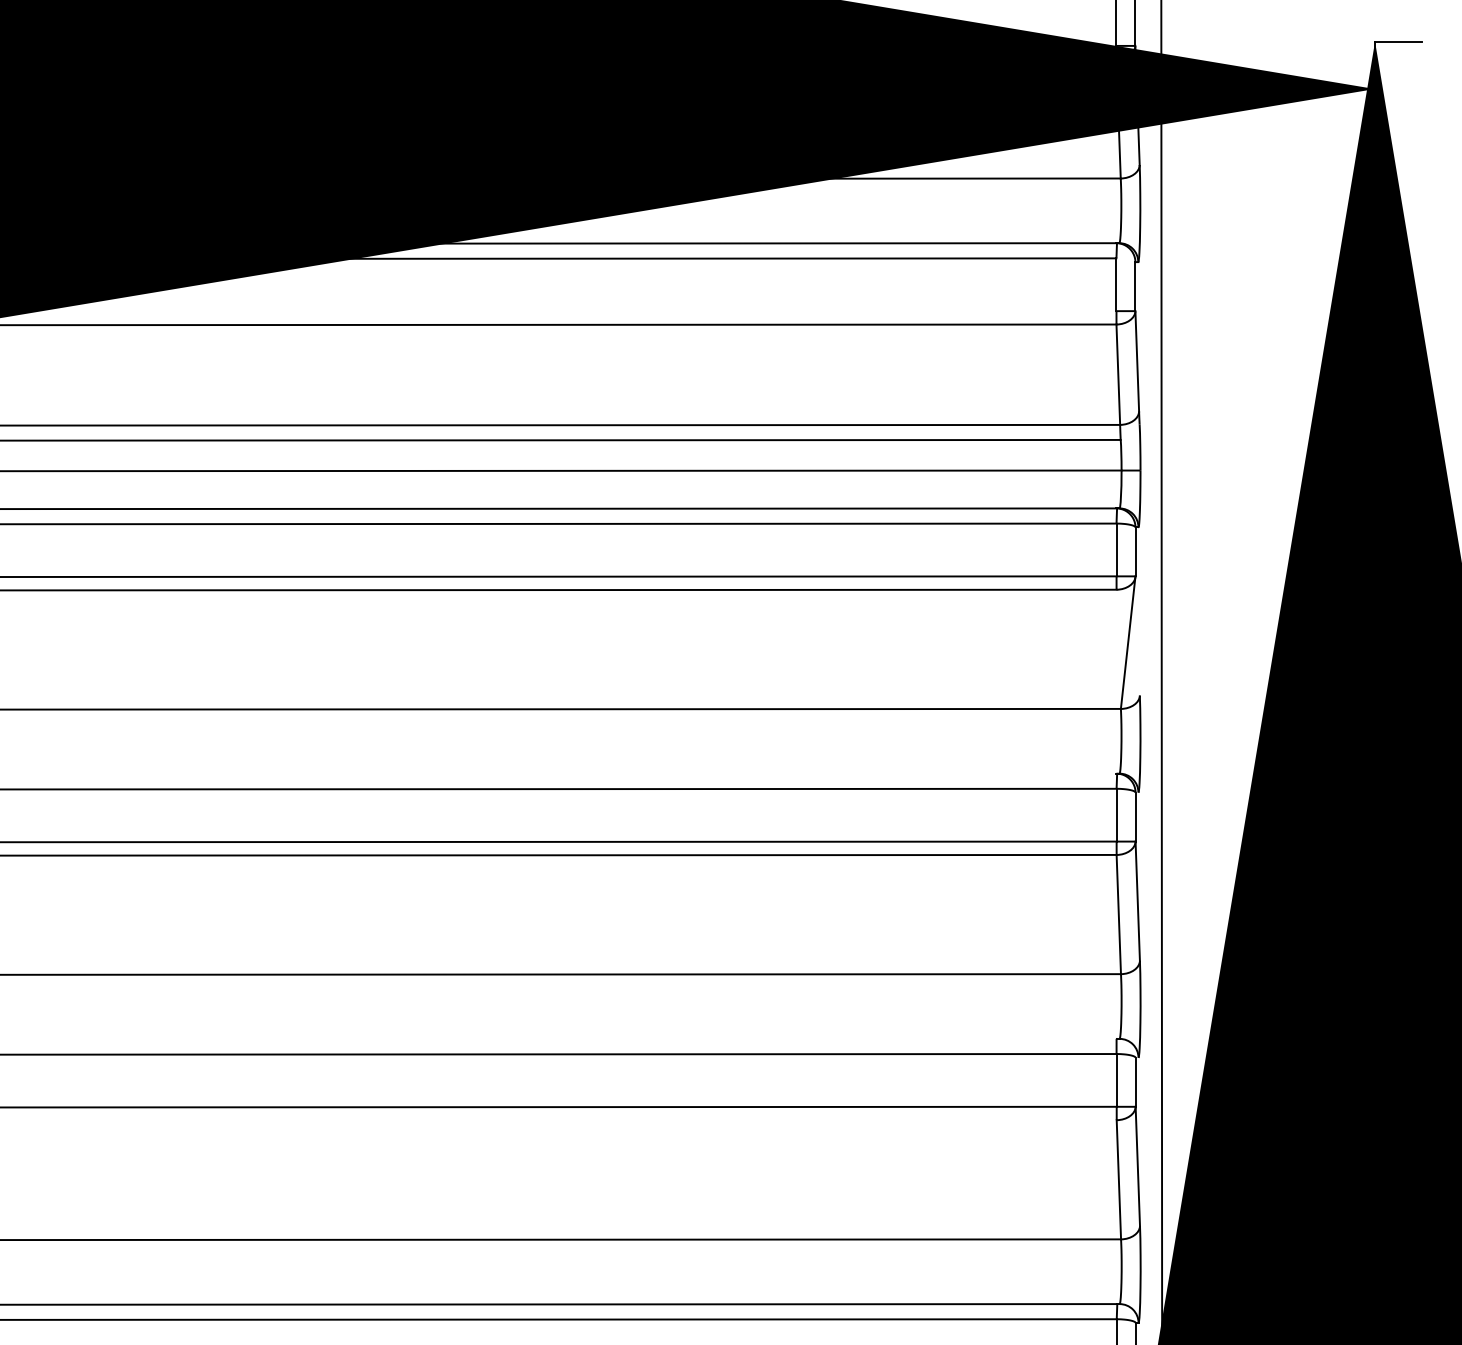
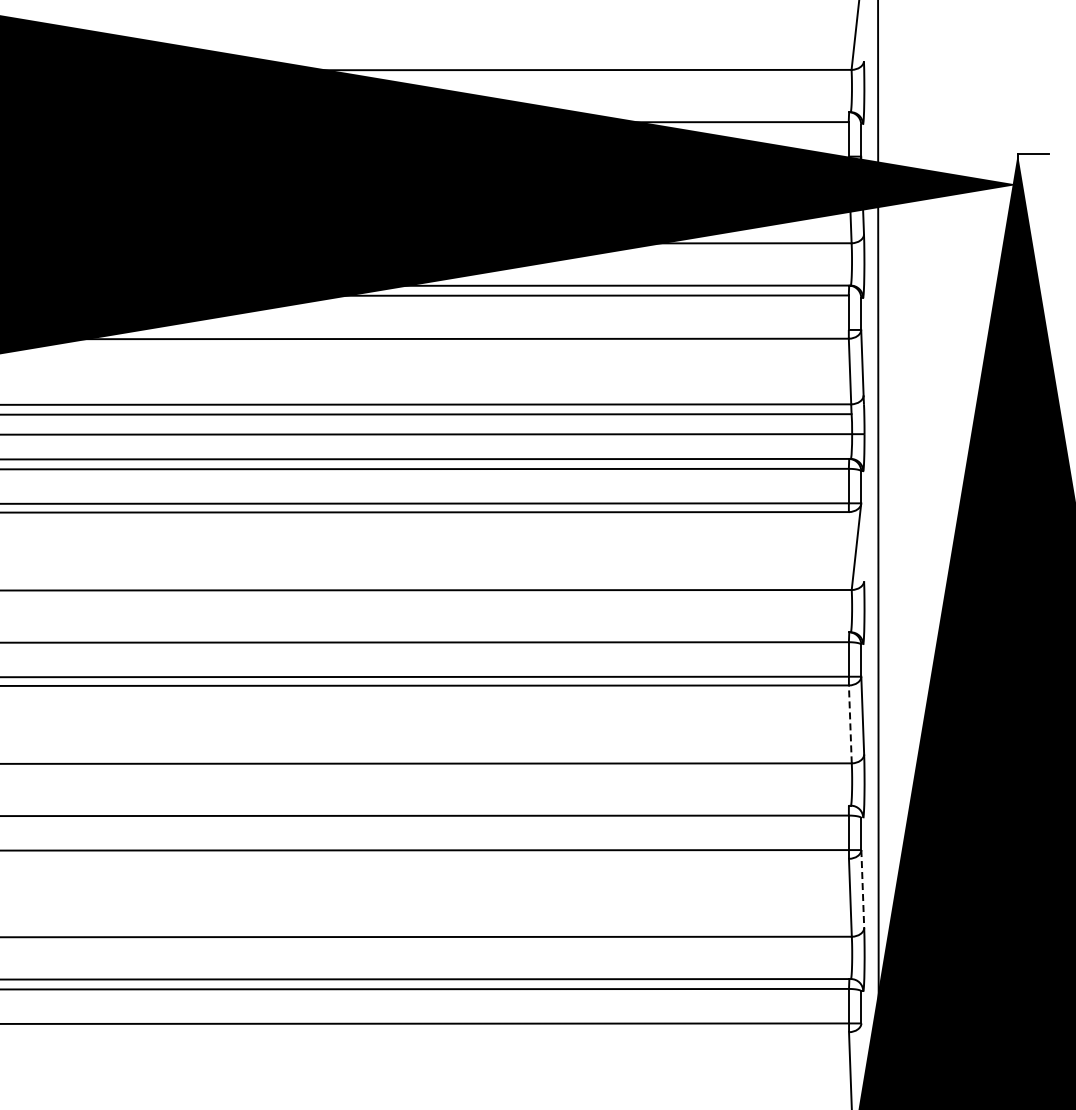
line: (1119, 914) -> (850, 724), solid -> dashed
line: (1137, 1167) -> (862, 889), solid -> dashed

